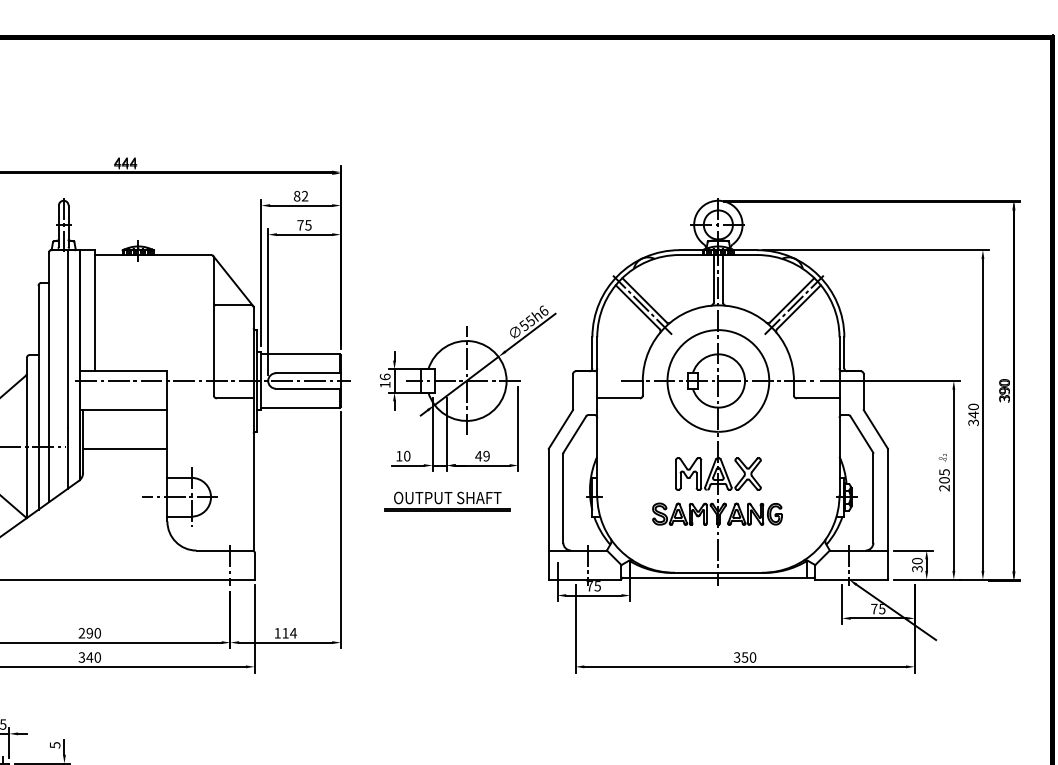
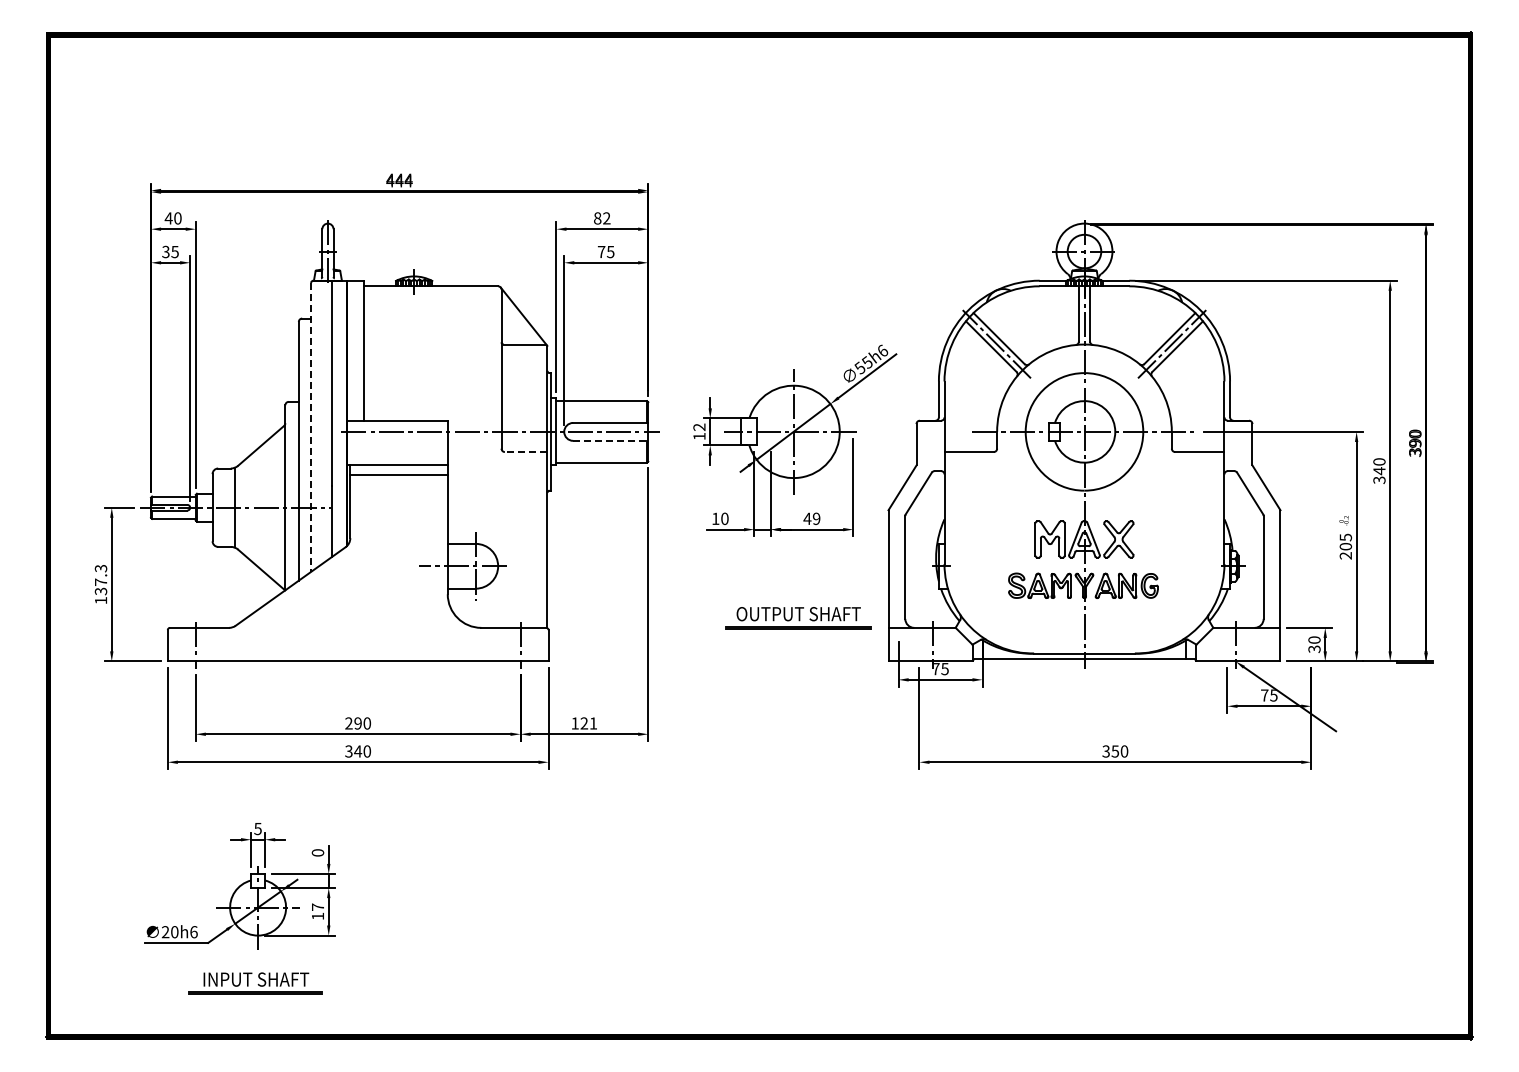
text: (385, 376) -> (699, 426), 16 -> 12
line: (49, 377) -> (311, 427), solid -> dashed
line: (308, 388) -> (610, 440), solid -> dashed
line: (234, 398) -> (525, 452), solid -> dashed
line: (124, 448) -> (398, 475), moved
part: (447, 501) -> (798, 618), moved
text: (289, 633) -> (588, 723), 114 -> 121
text: (54, 744) -> (317, 852), 5 -> 0

